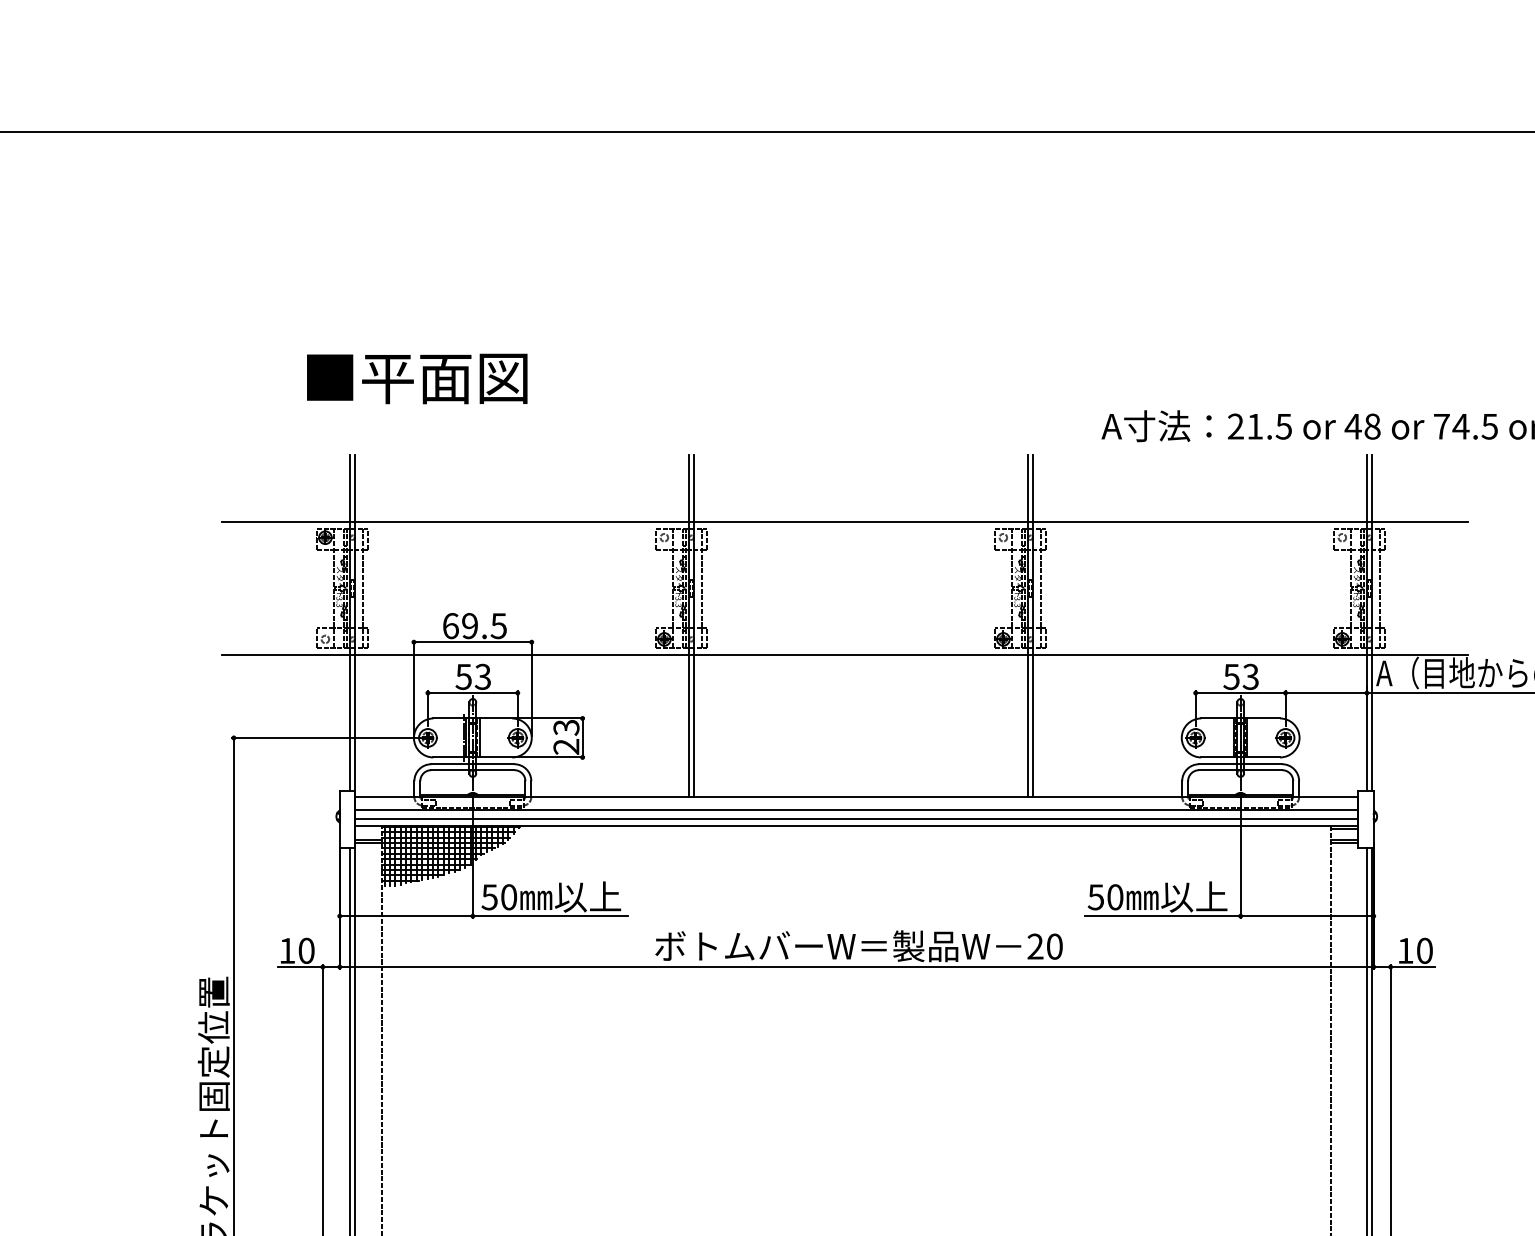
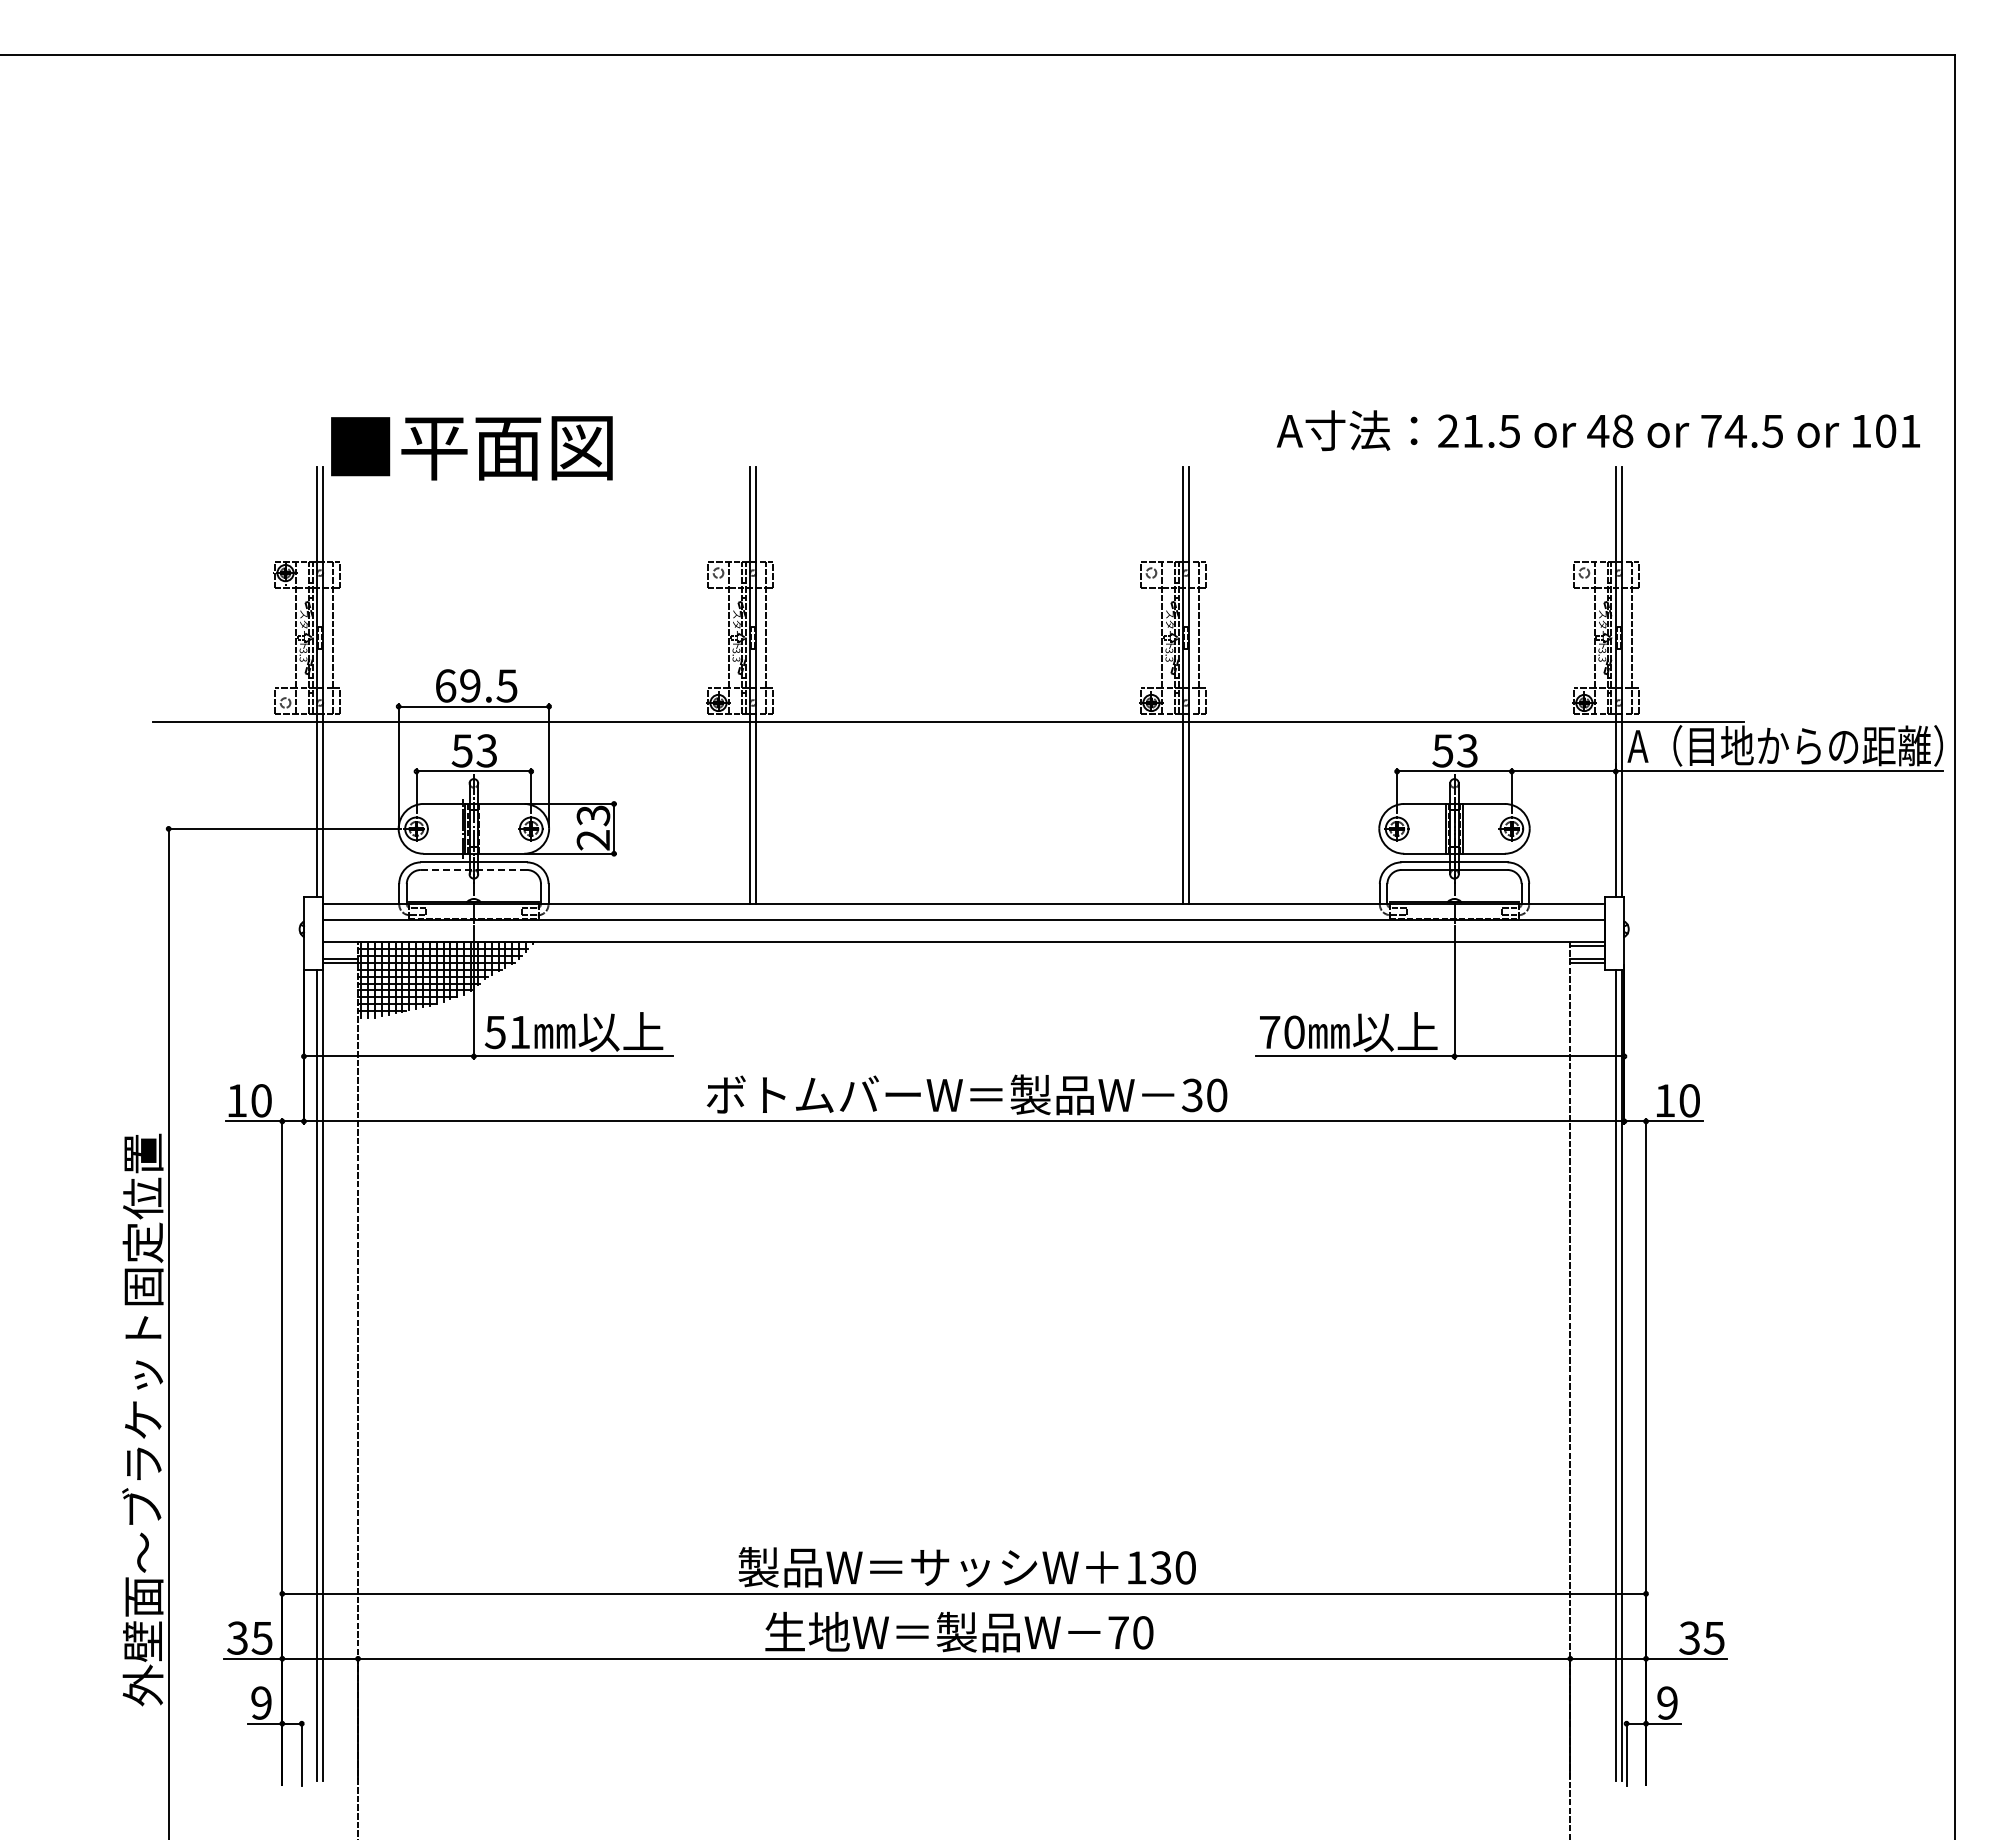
text: (416, 379) -> (471, 448), moved
line: (844, 522) -> (948, 553), removed
line: (479, 737) -> (482, 828), removed
line: (472, 769) -> (473, 869), solid -> dashed
line: (856, 819) -> (963, 932), removed
text: (509, 897) -> (520, 1032), 50 -> 51
text: (1095, 897) -> (1269, 1032), 50 -> 70
text: (1034, 946) -> (1191, 1095), 20 -> 30

